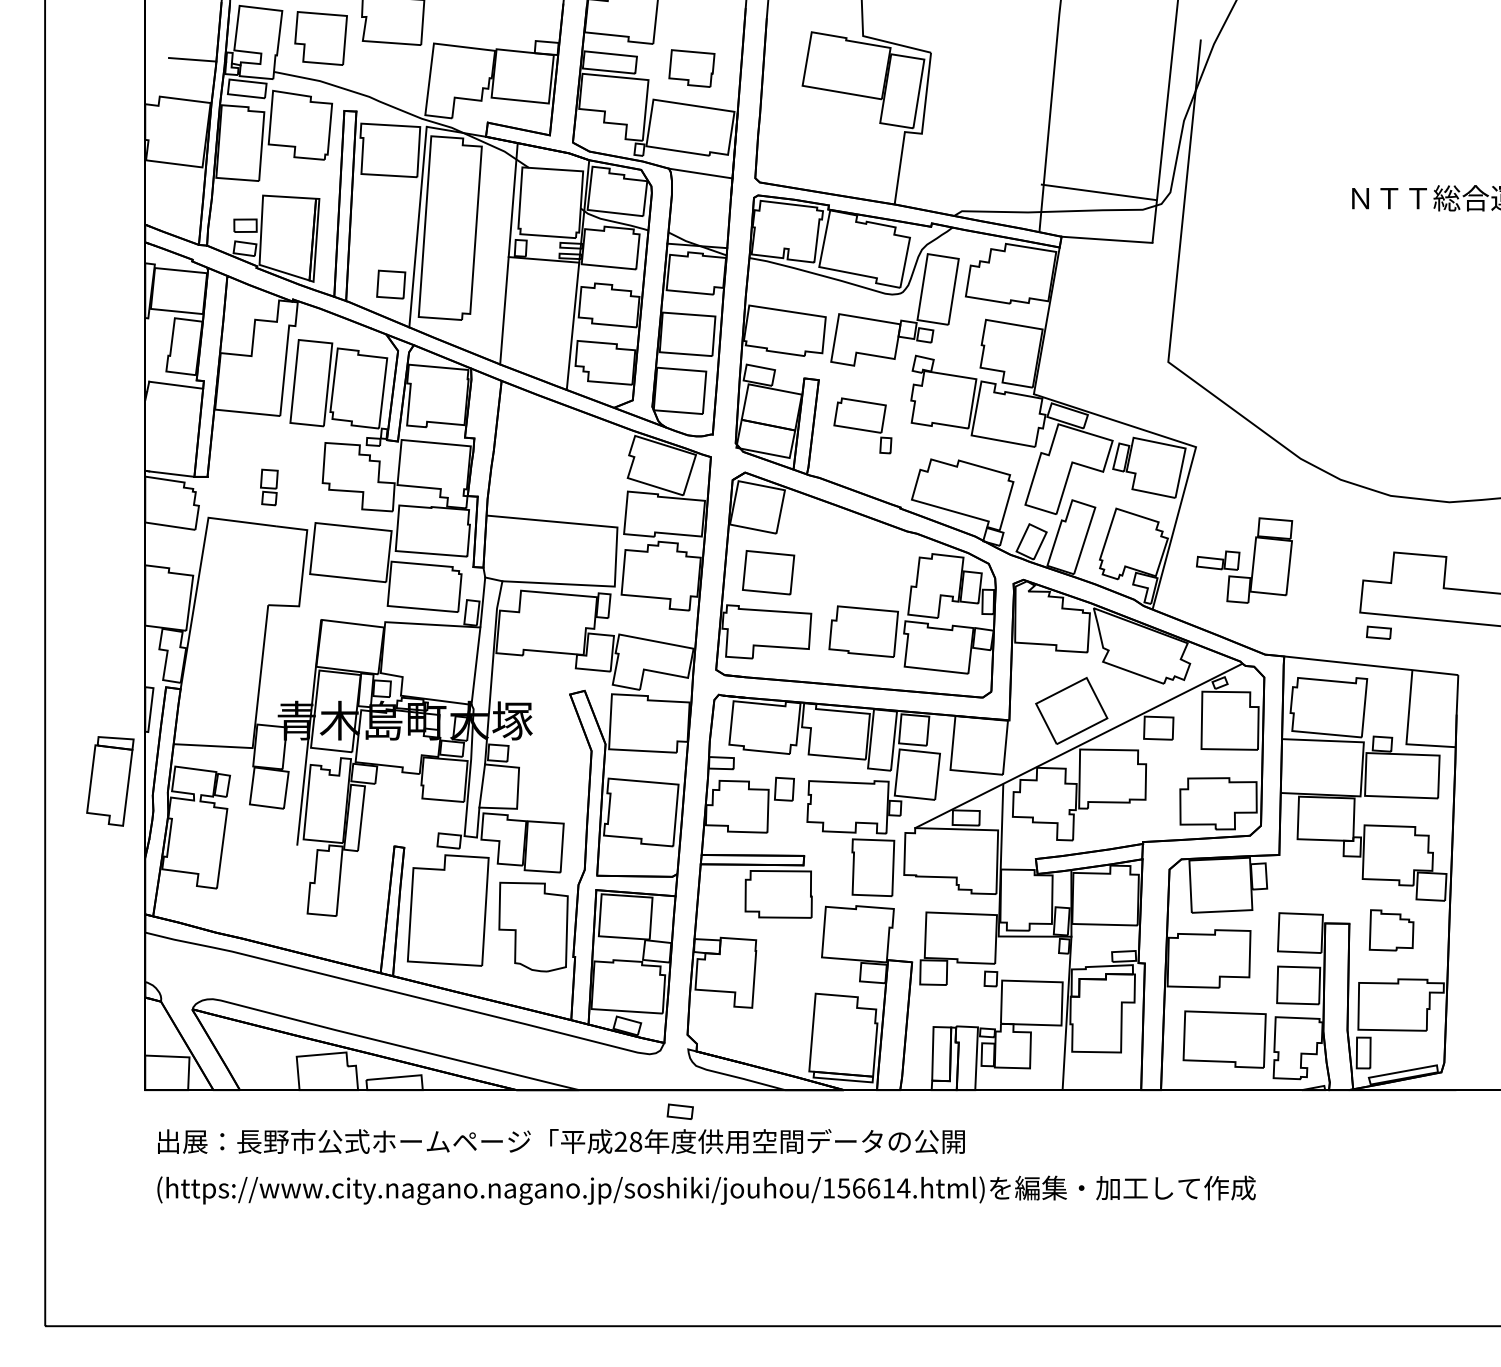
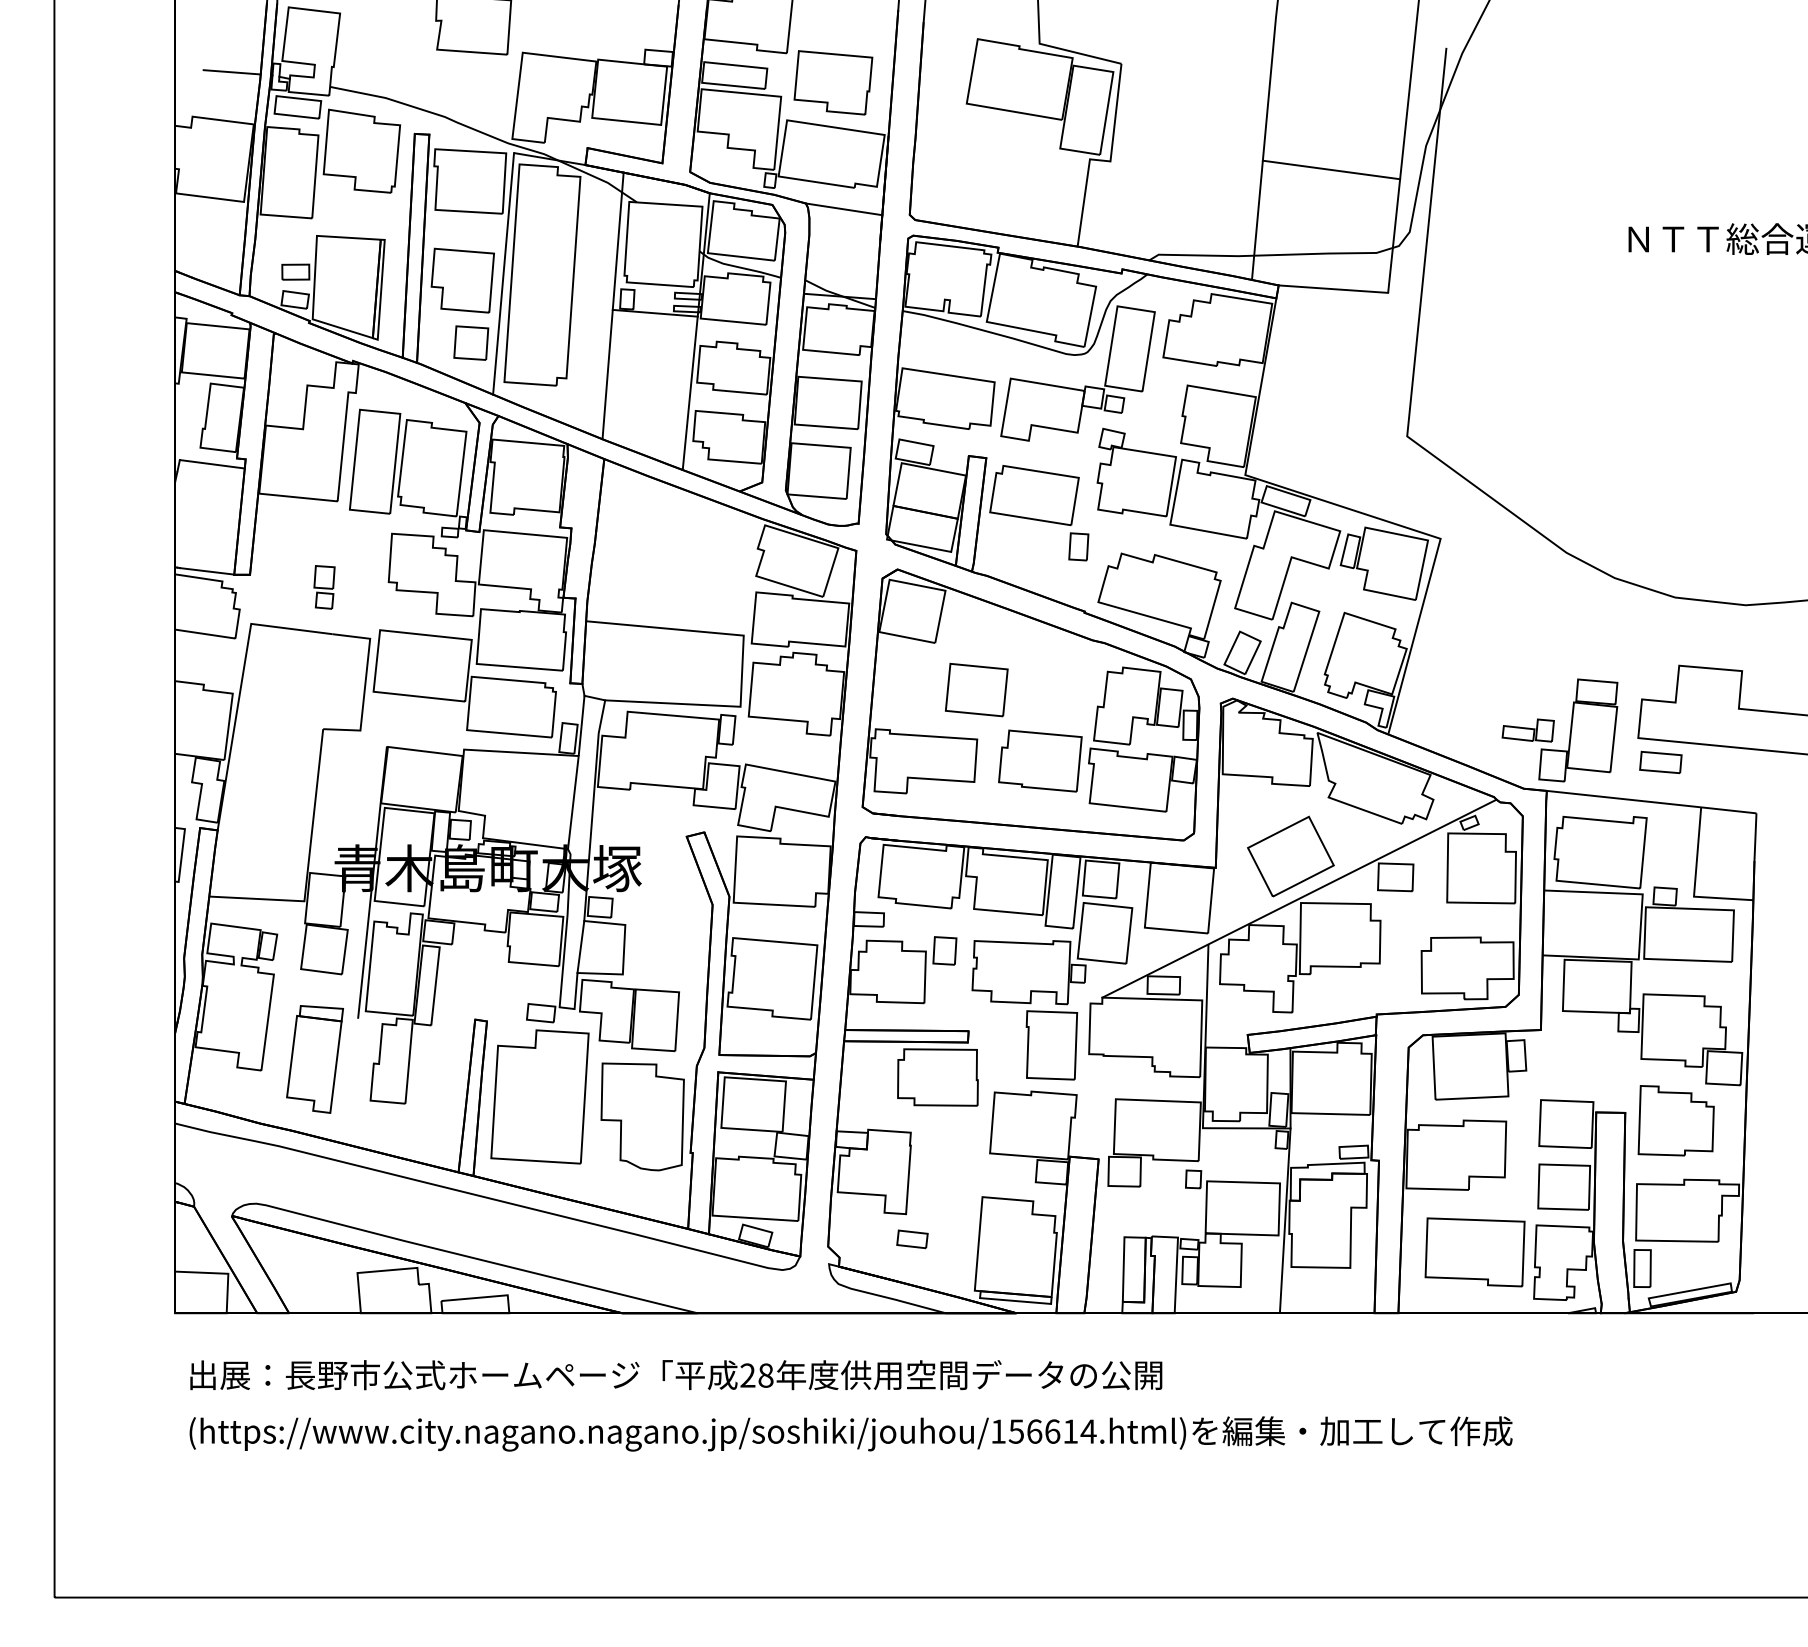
part: (320, 38) -> (462, 280), moved
part: (691, 68) -> (833, 82), size x1.43
line: (1098, 191) -> (1331, 169), moved
part: (863, 426) -> (1039, 513), size x1.43
part: (1244, 560) -> (1559, 730), moved
part: (768, 572) -> (976, 689), moved
part: (1378, 632) -> (1660, 762), size x1.43
part: (109, 781) -> (314, 1059), moved
part: (1391, 930) -> (1675, 1120), size x1.43
part: (680, 1111) -> (912, 1239), moved

